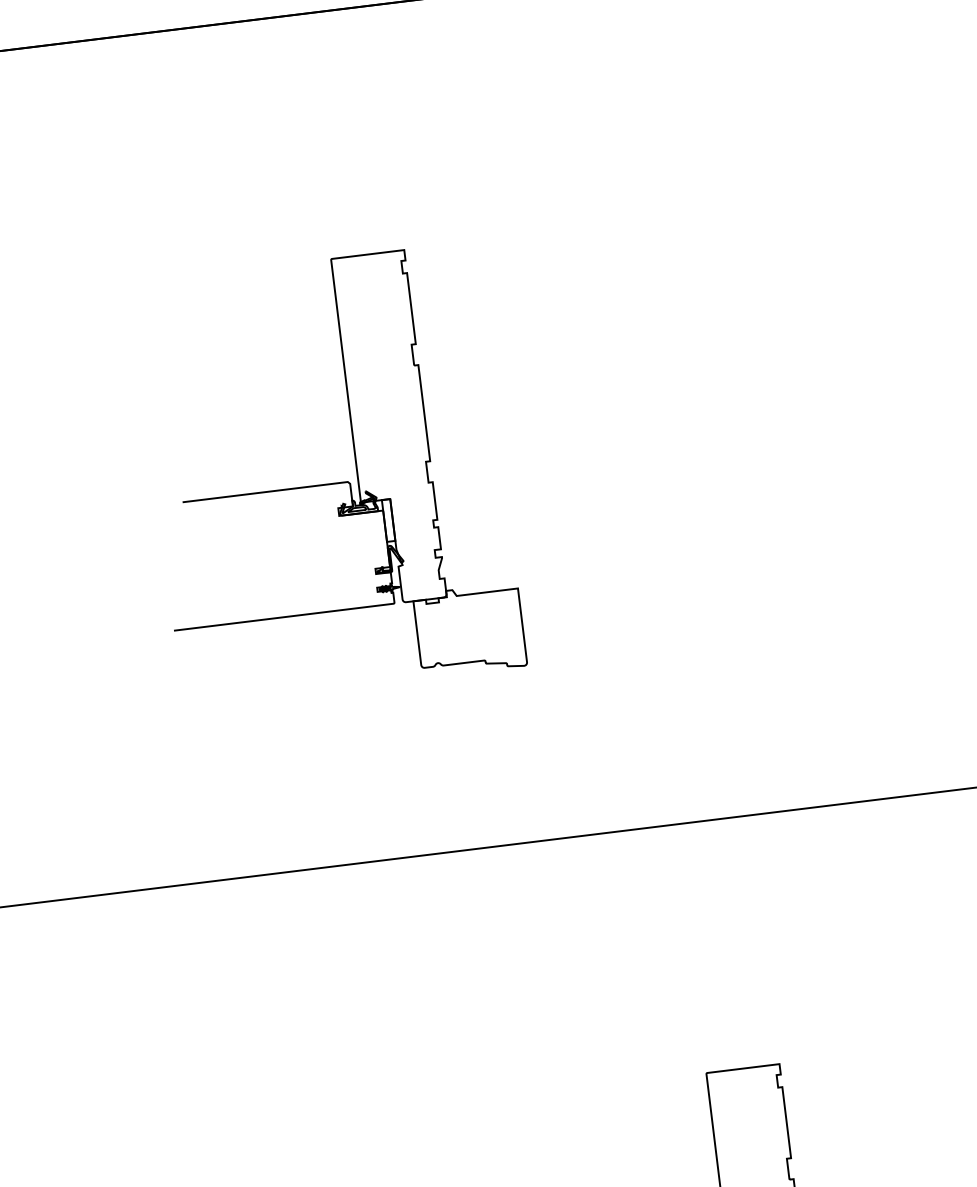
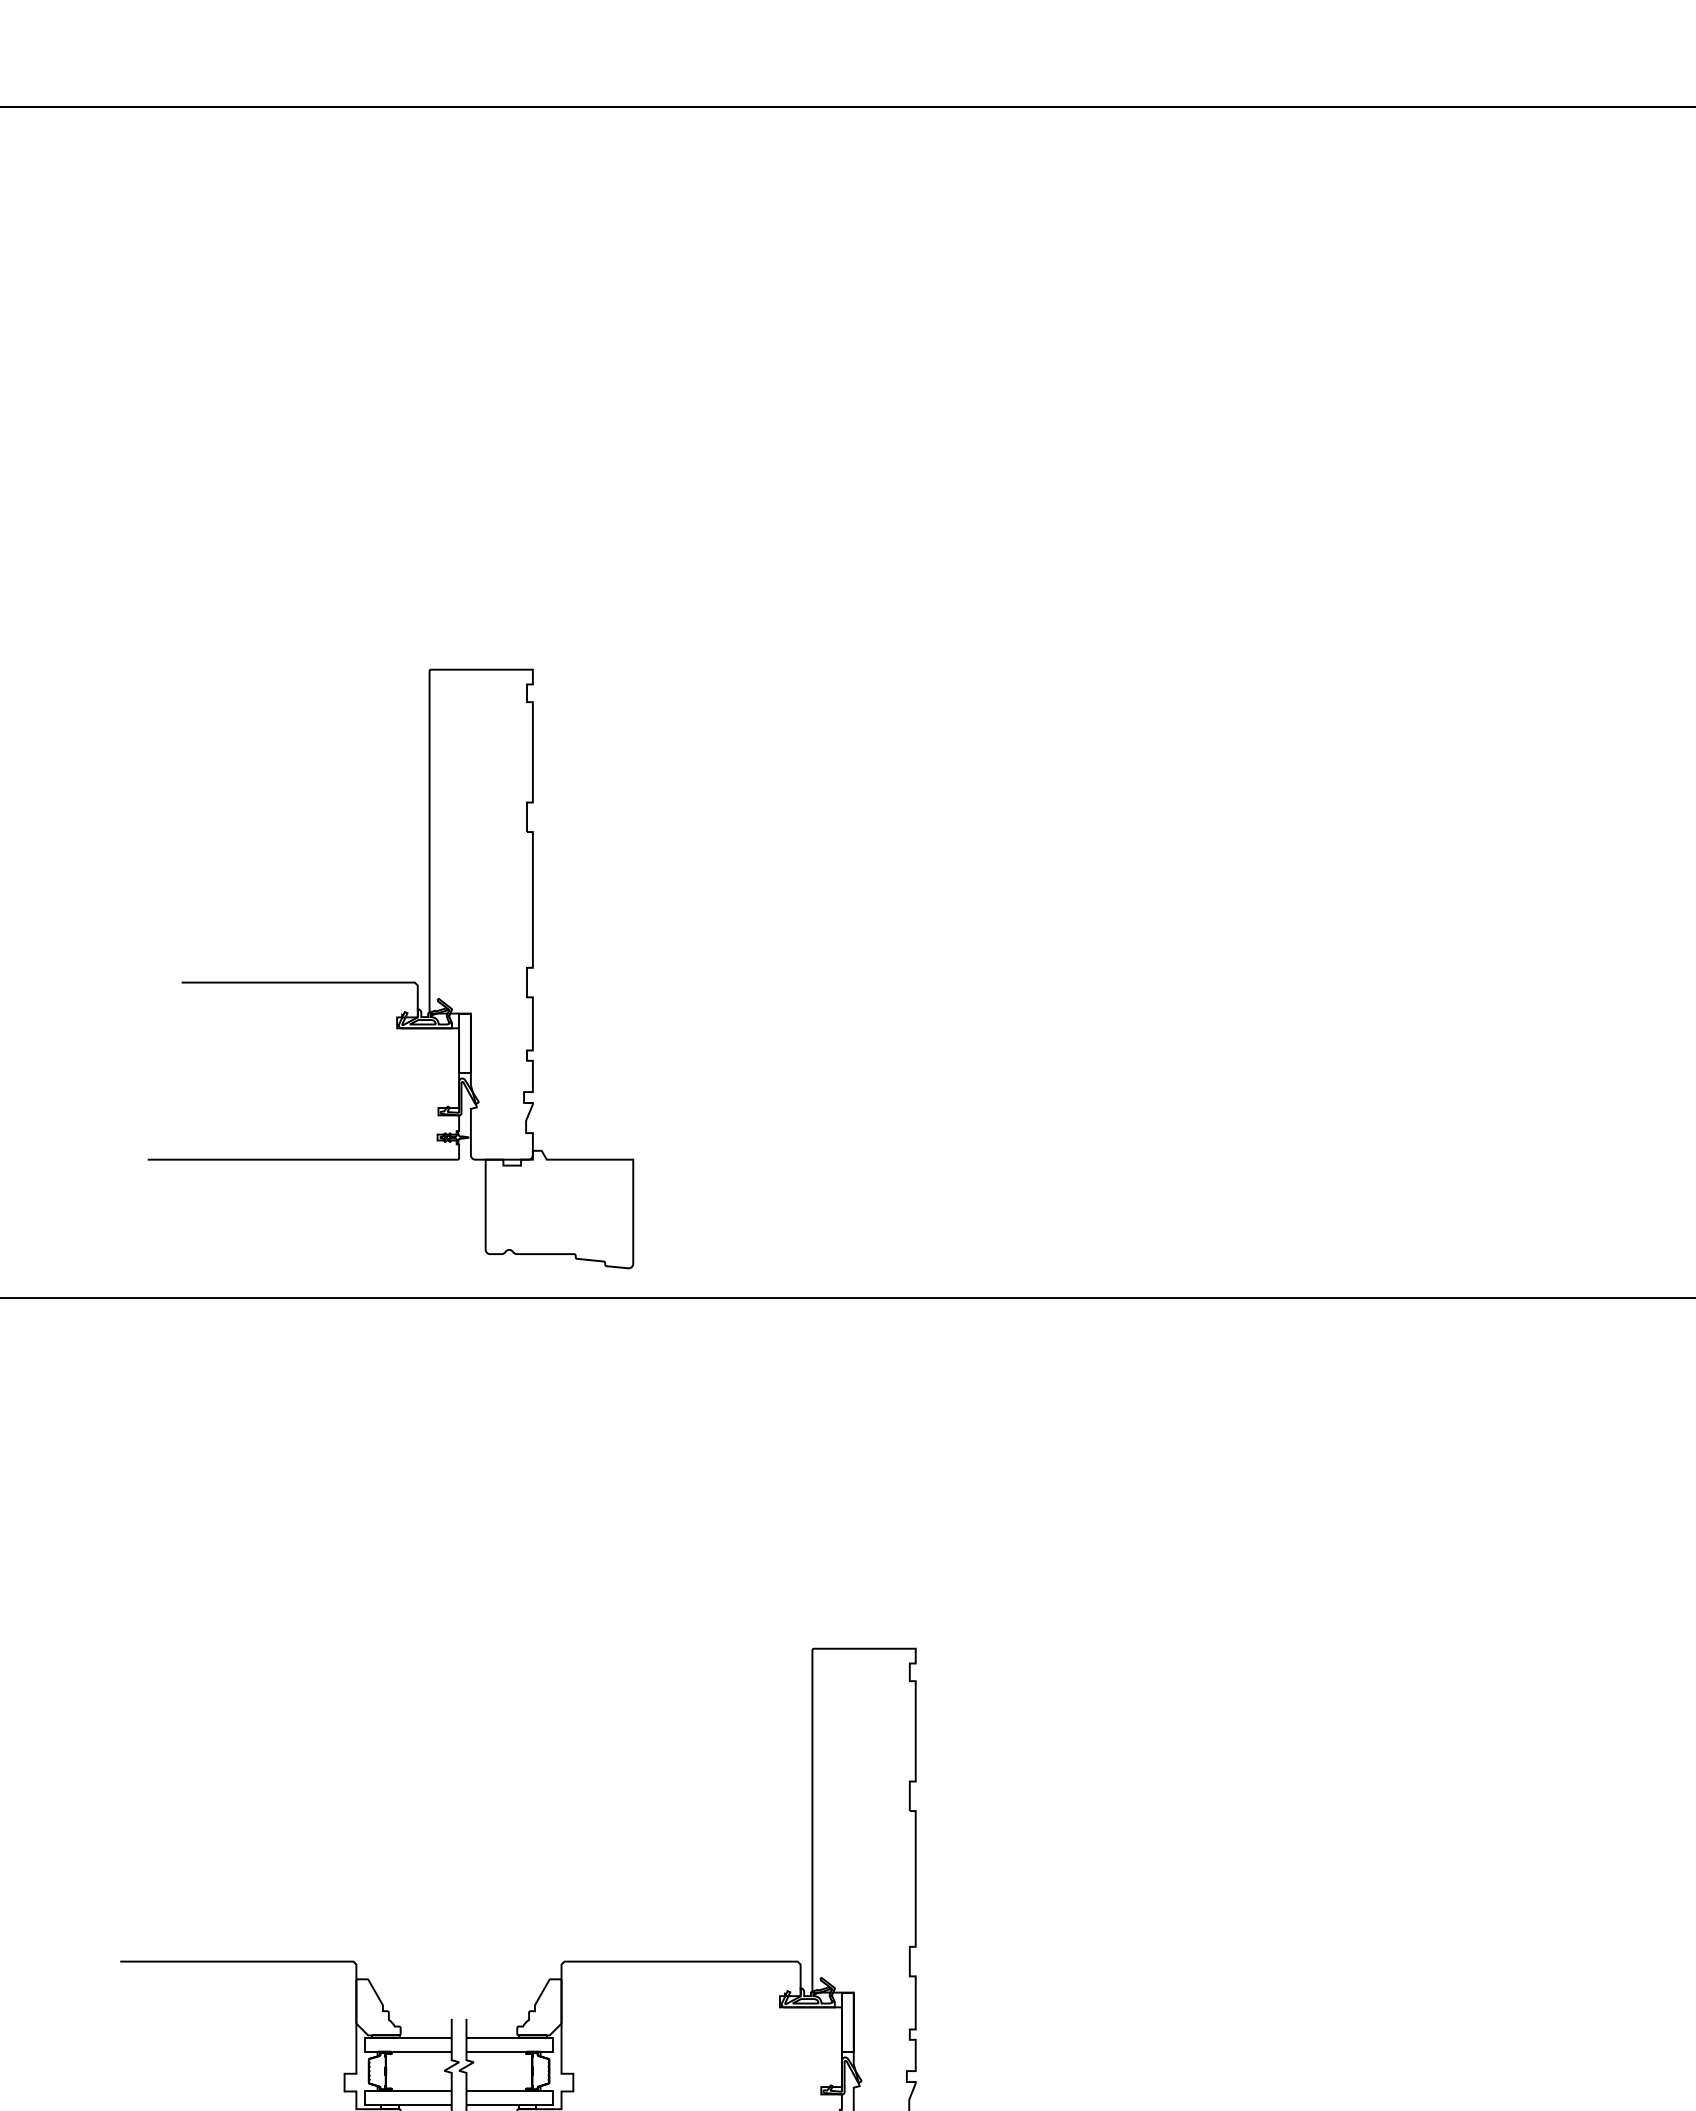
part: (330, 483) -> (390, 981), moved

